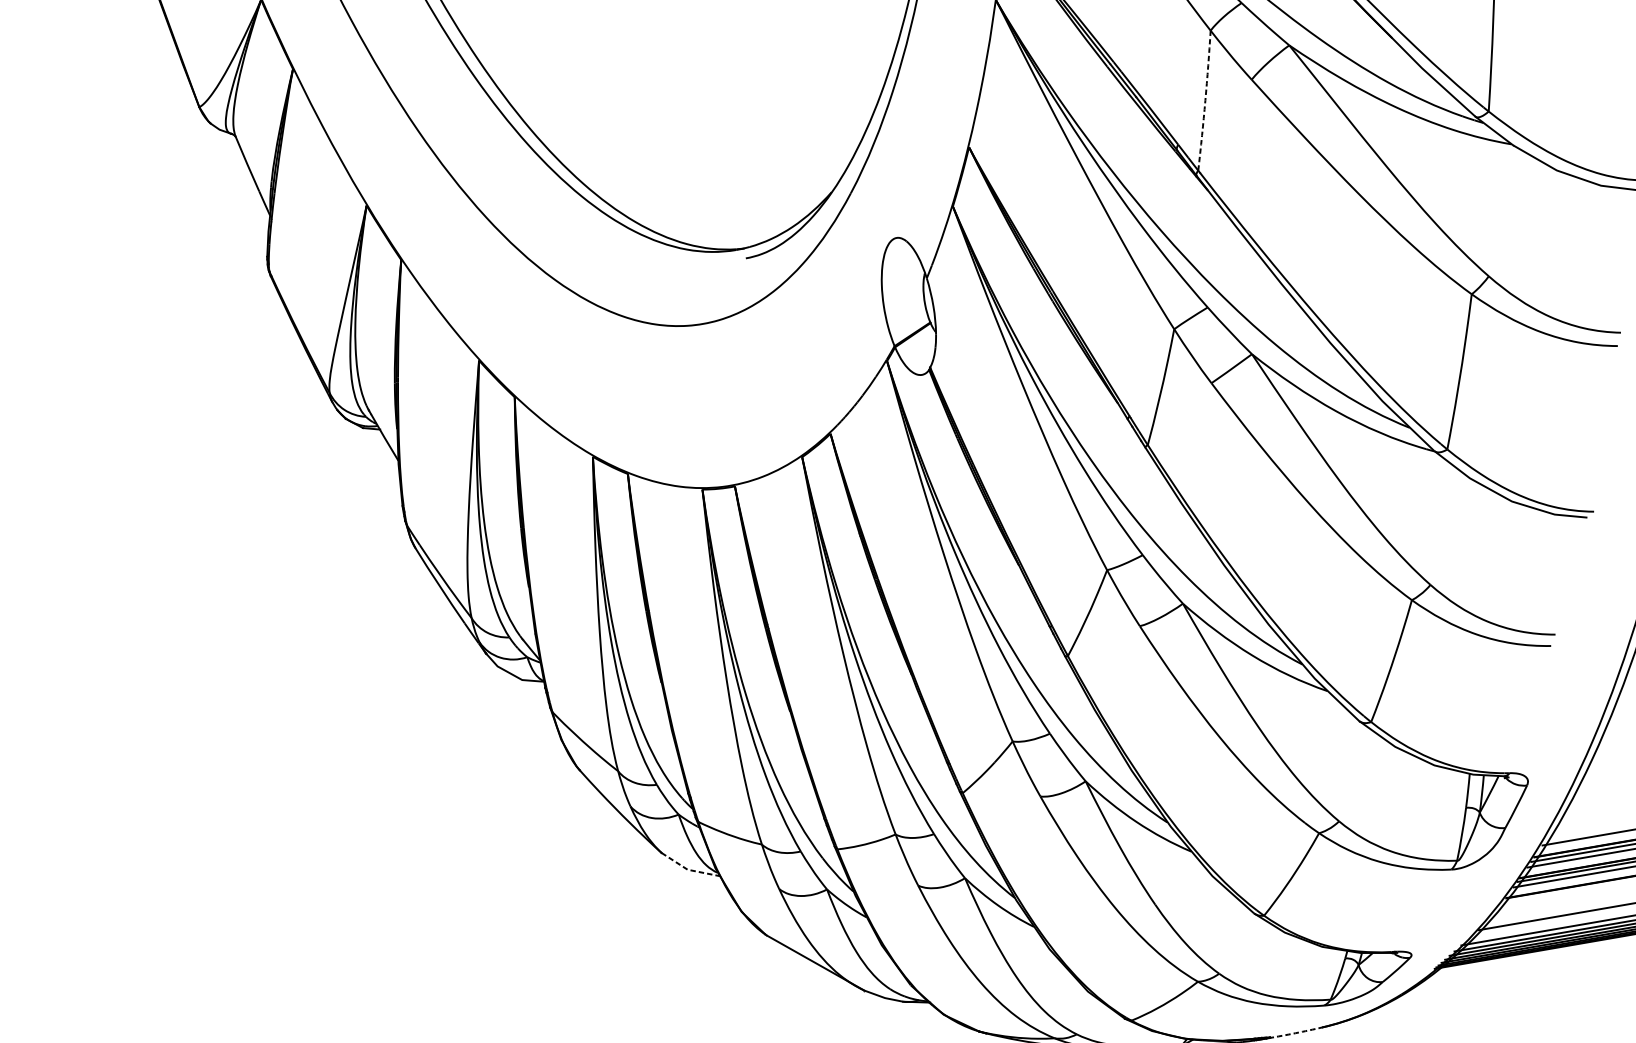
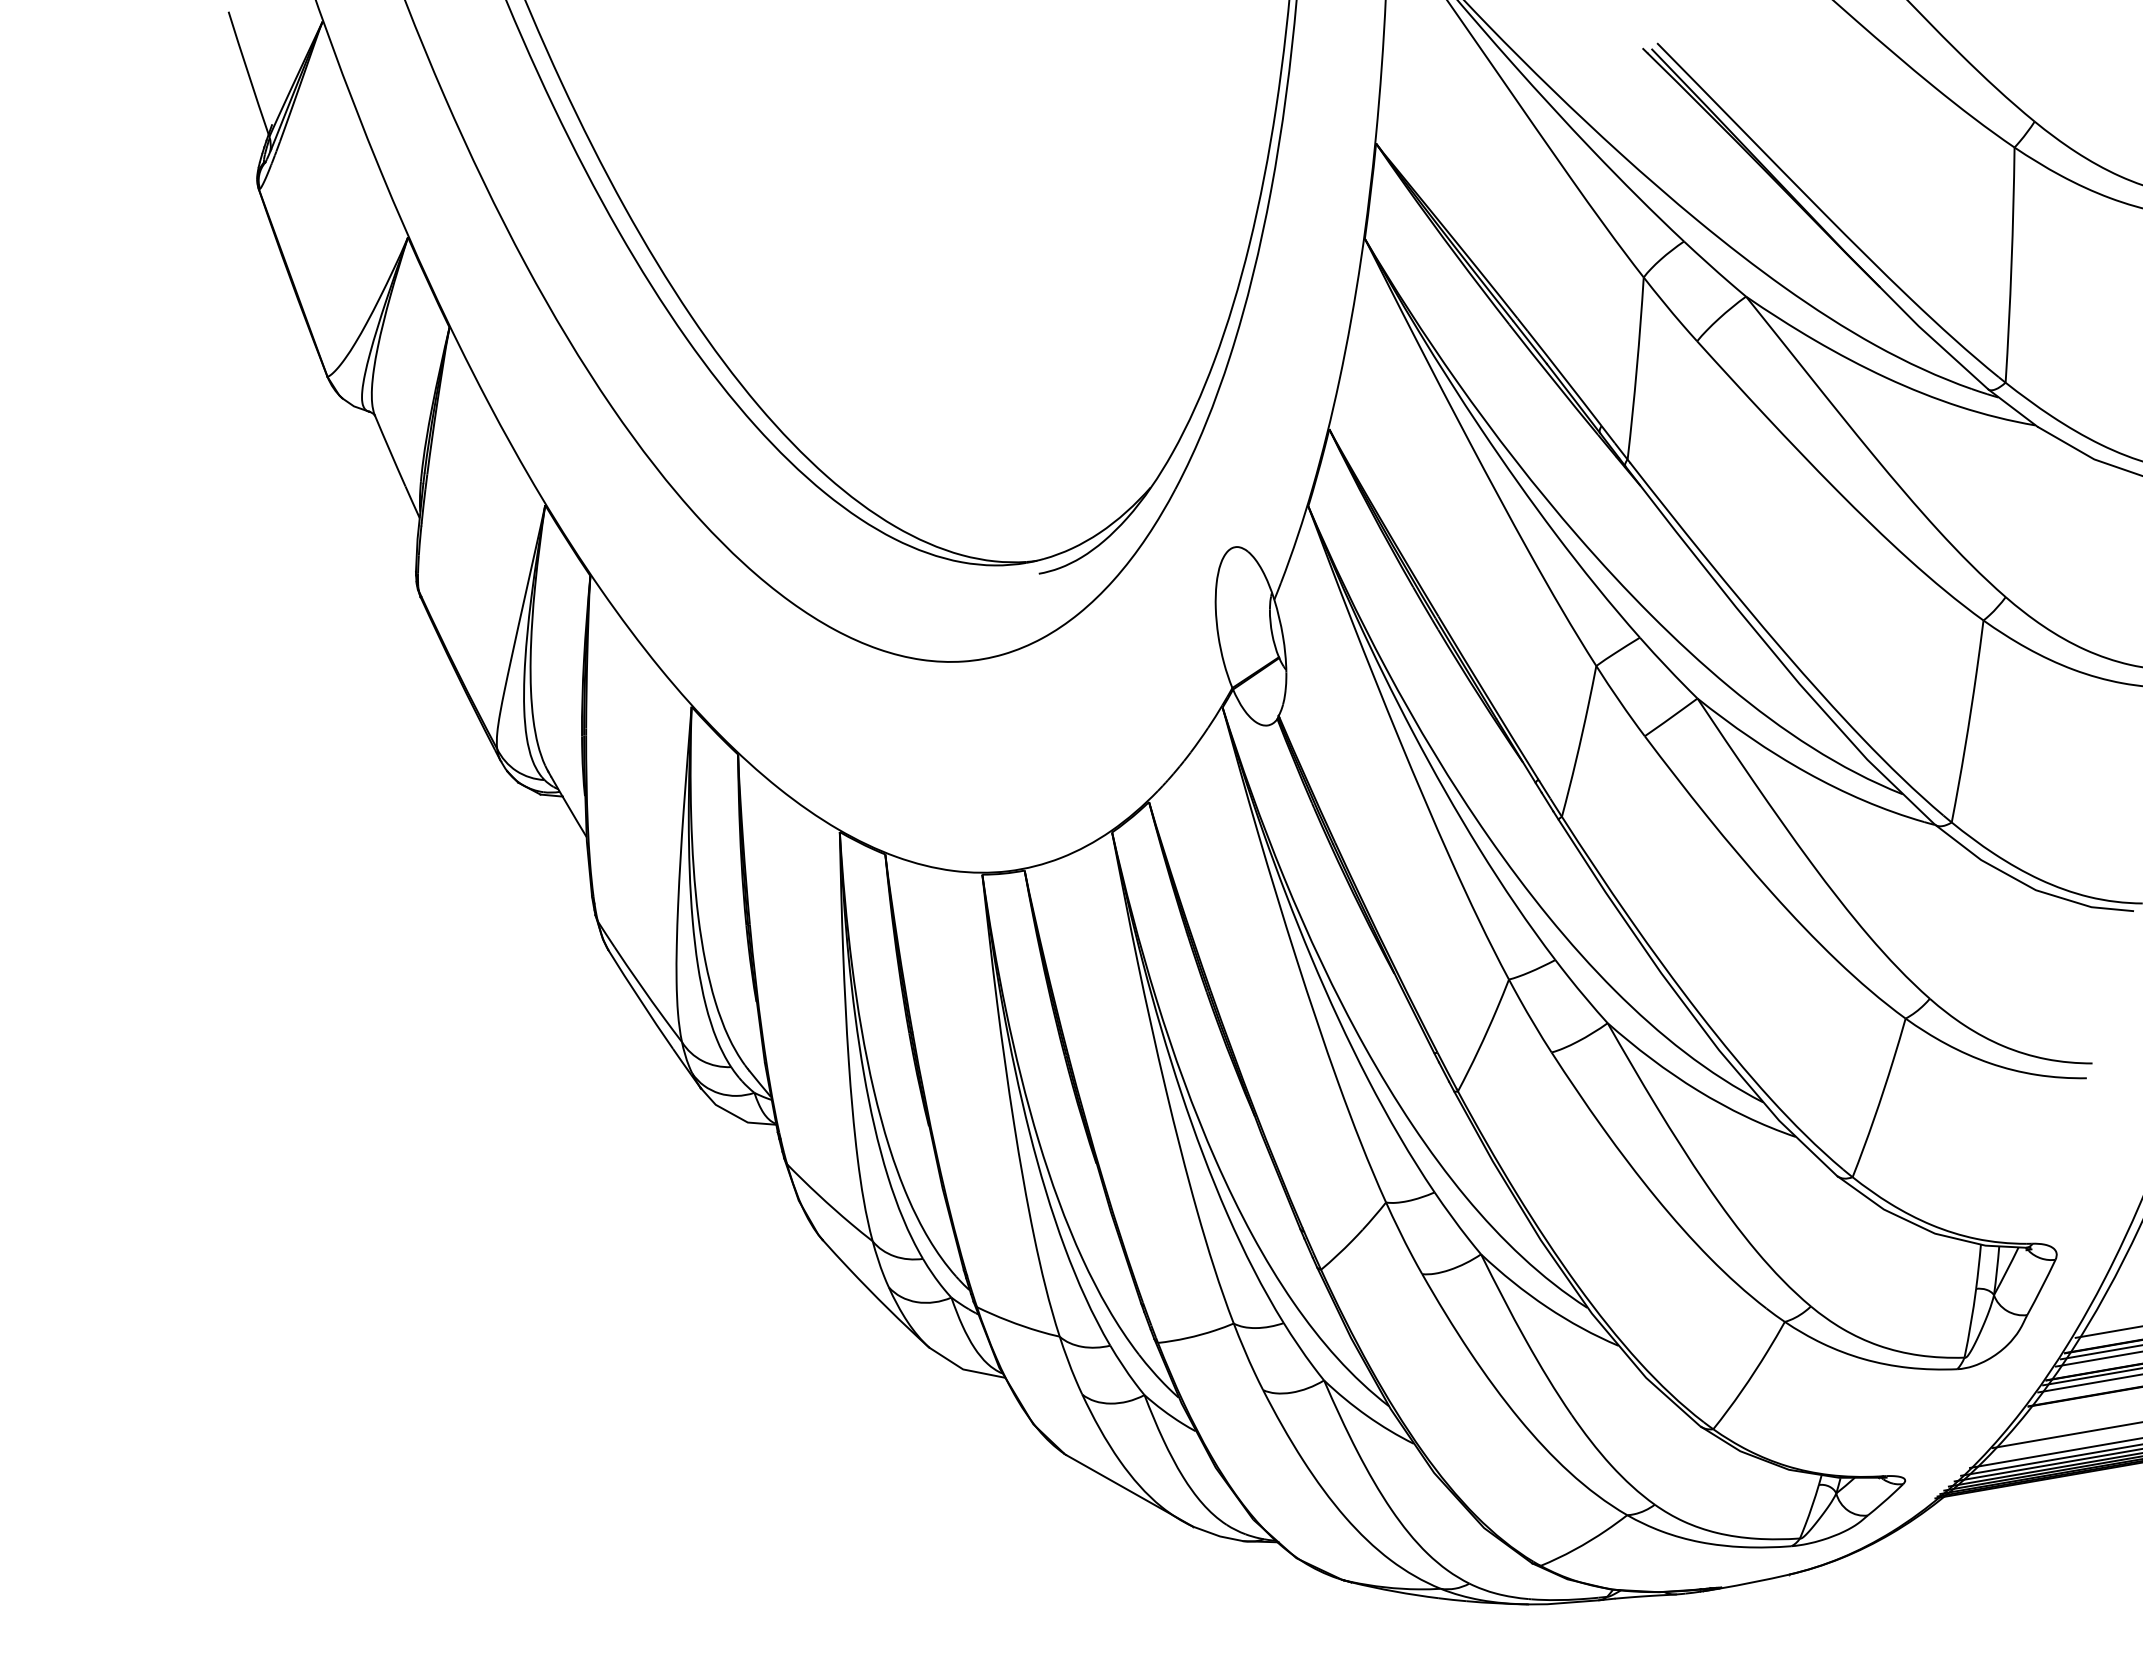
arc: (1205, 100) -> (1636, 368), dashed -> solid
line: (688, 869) -> (964, 1369), dashed -> solid
arc: (1295, 1033) -> (1754, 1582), dashed -> solid

